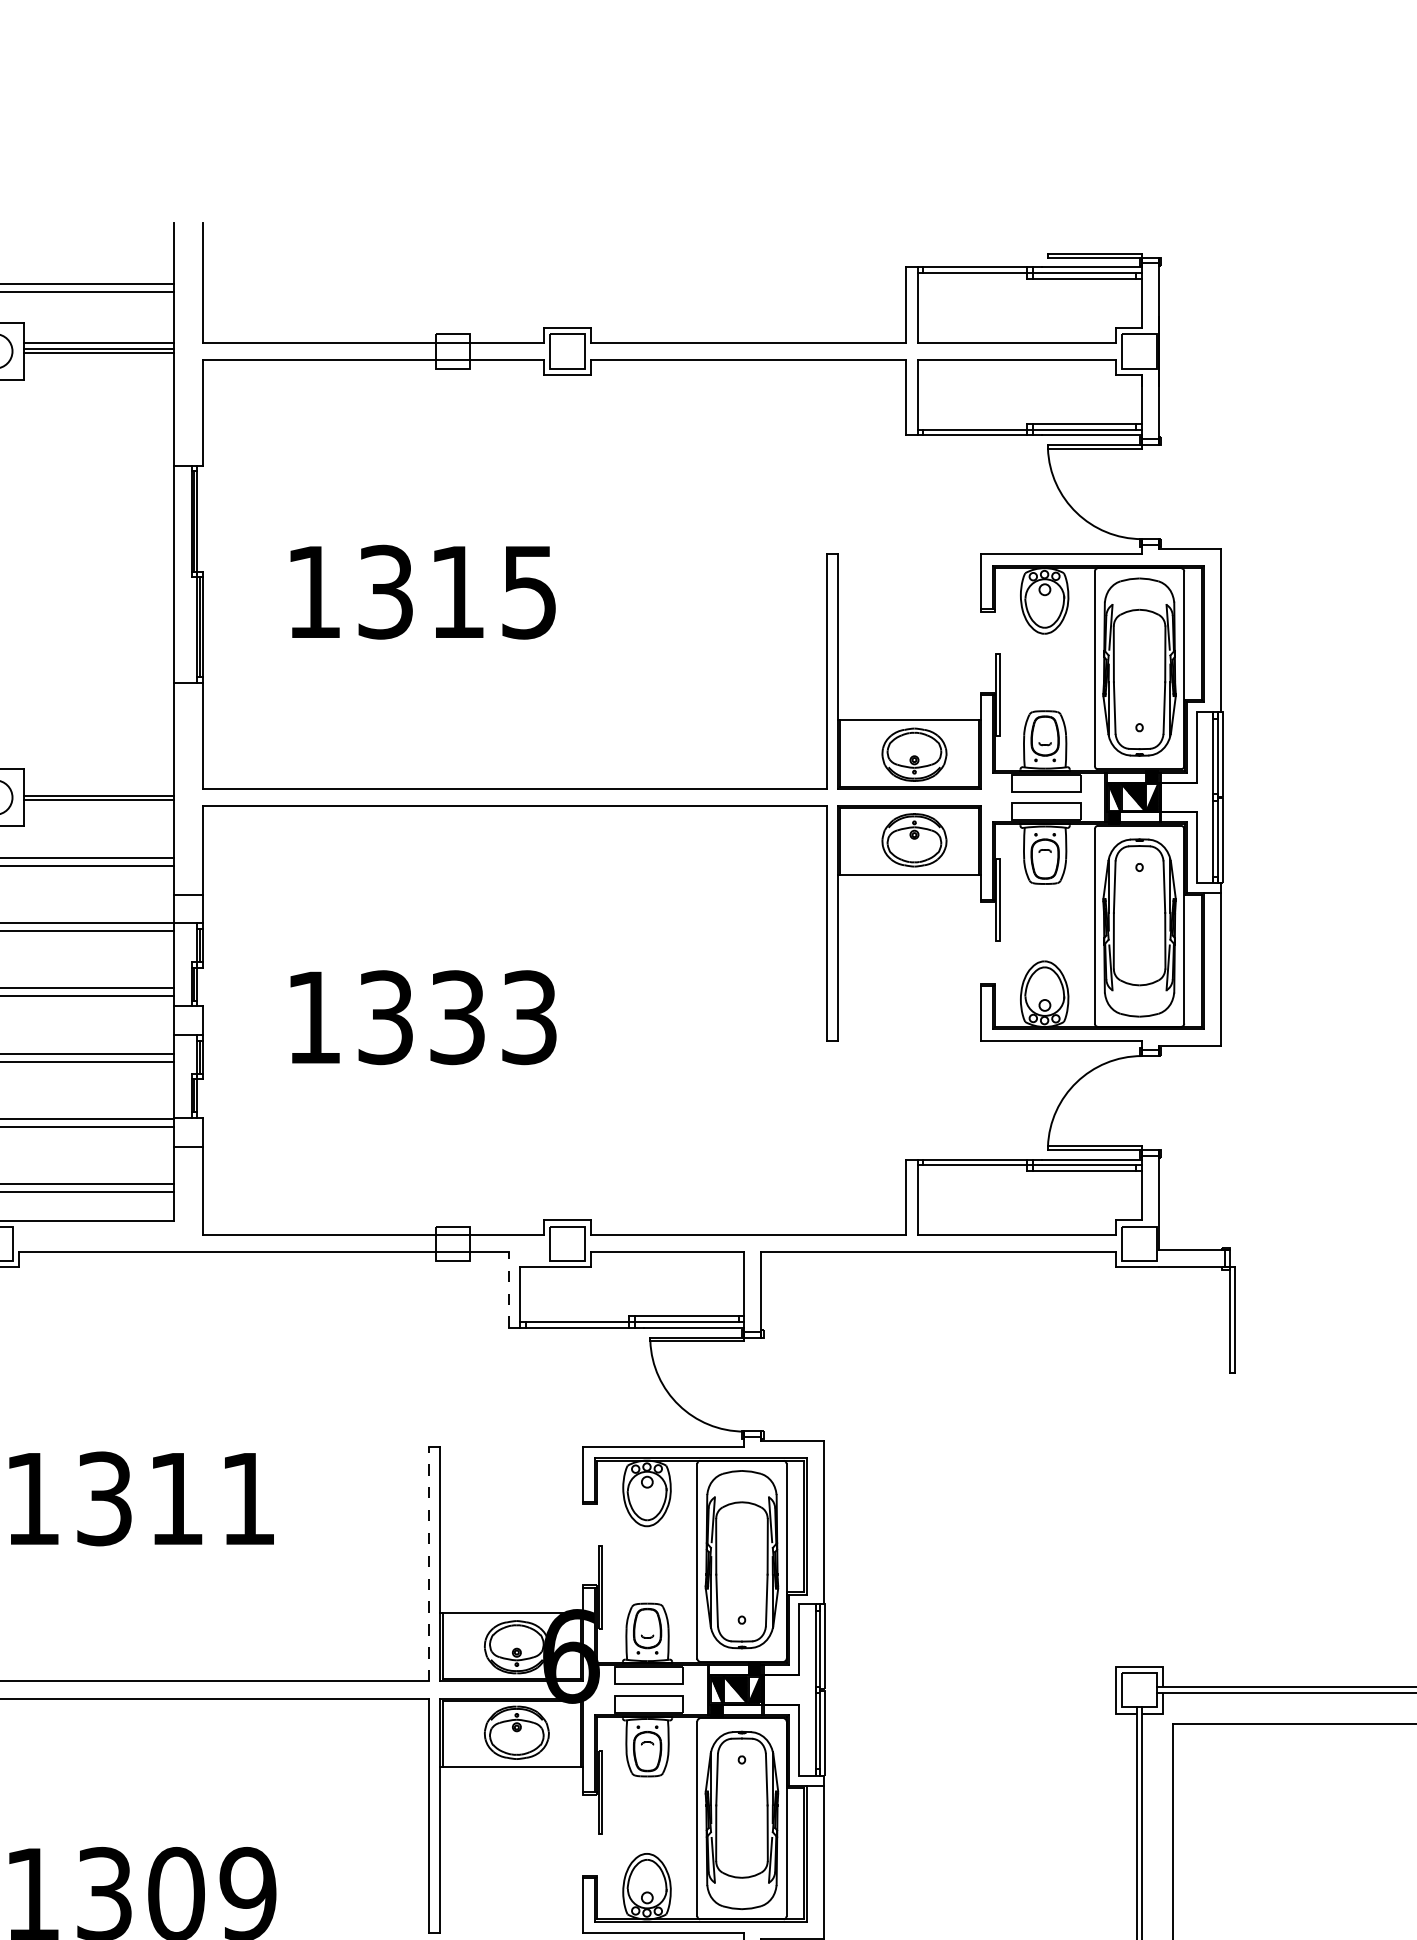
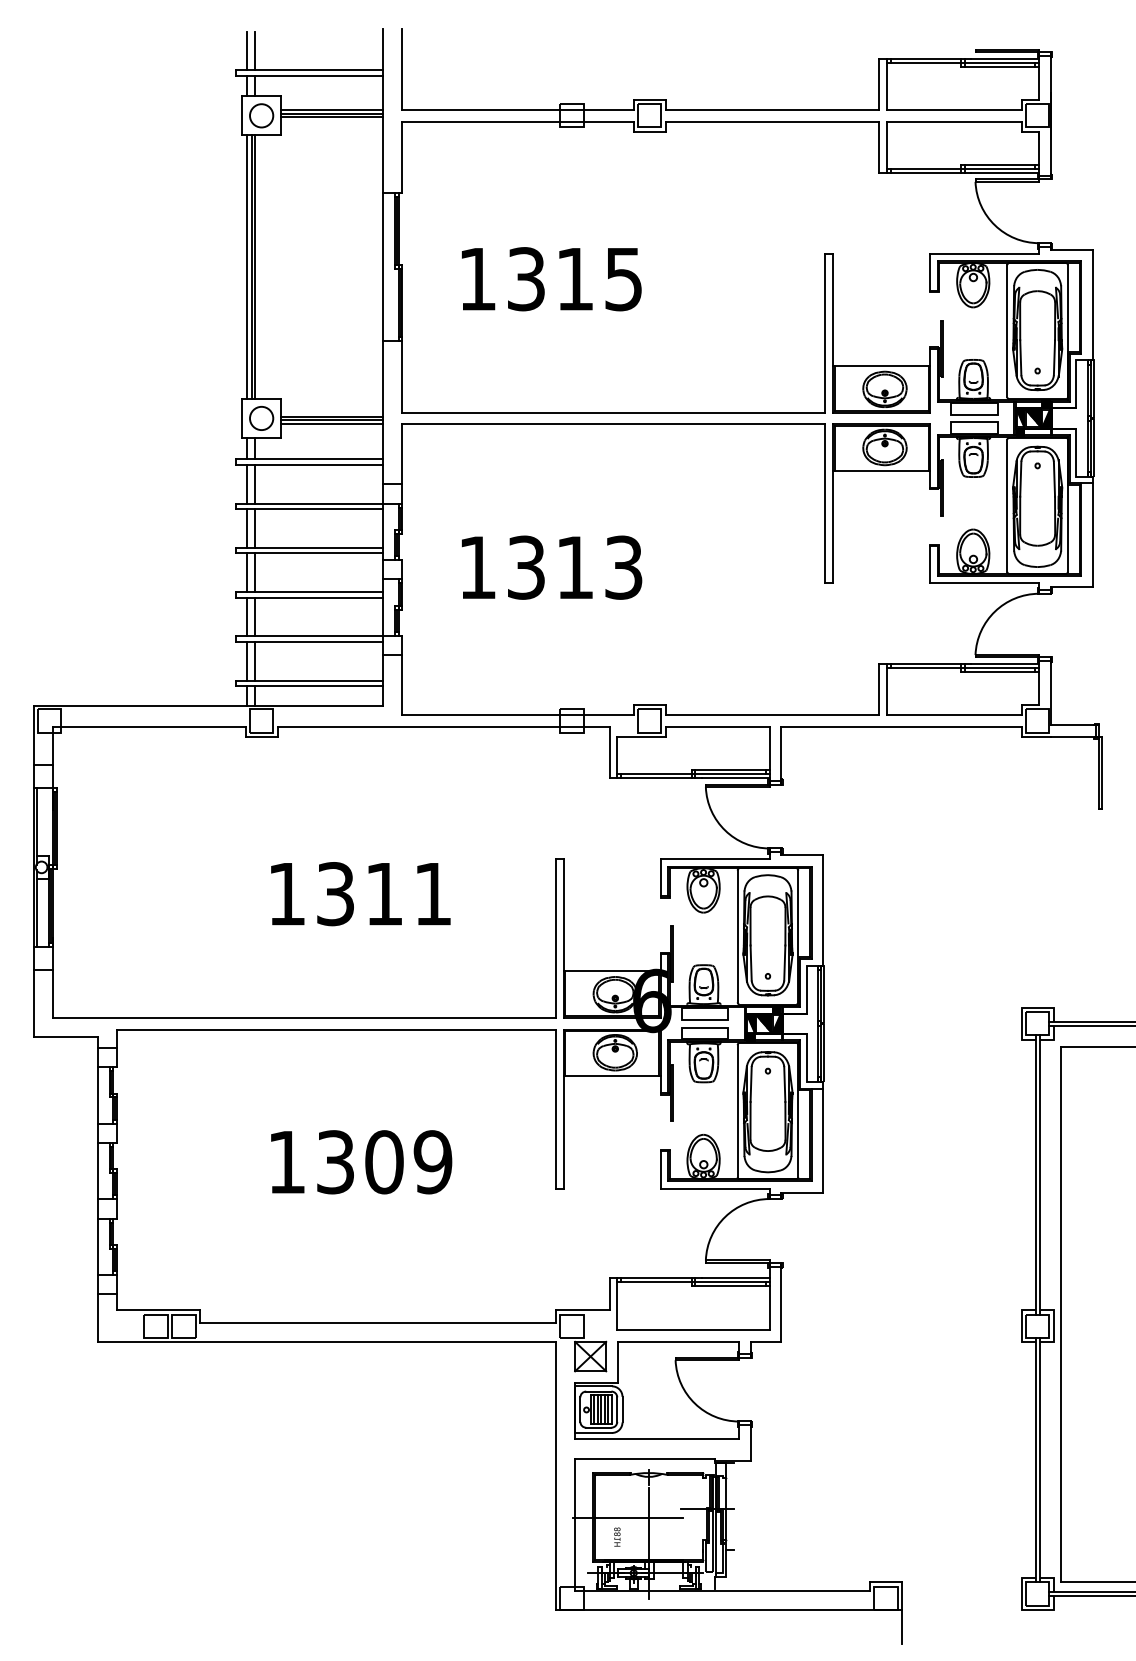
line: (99, 806) -> (332, 424), added
text: (456, 1017) -> (574, 567), 1333 -> 1313
line: (508, 1290) -> (609, 752), dashed -> solid
line: (428, 1564) -> (555, 938), dashed -> solid

